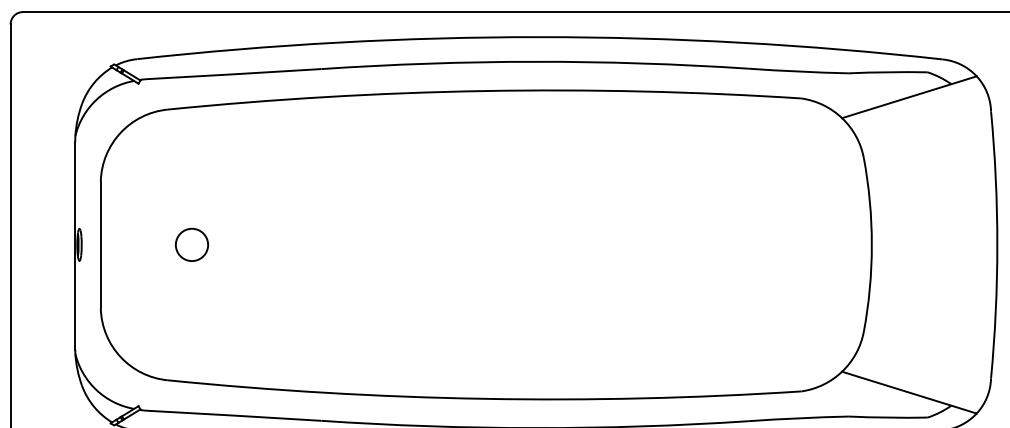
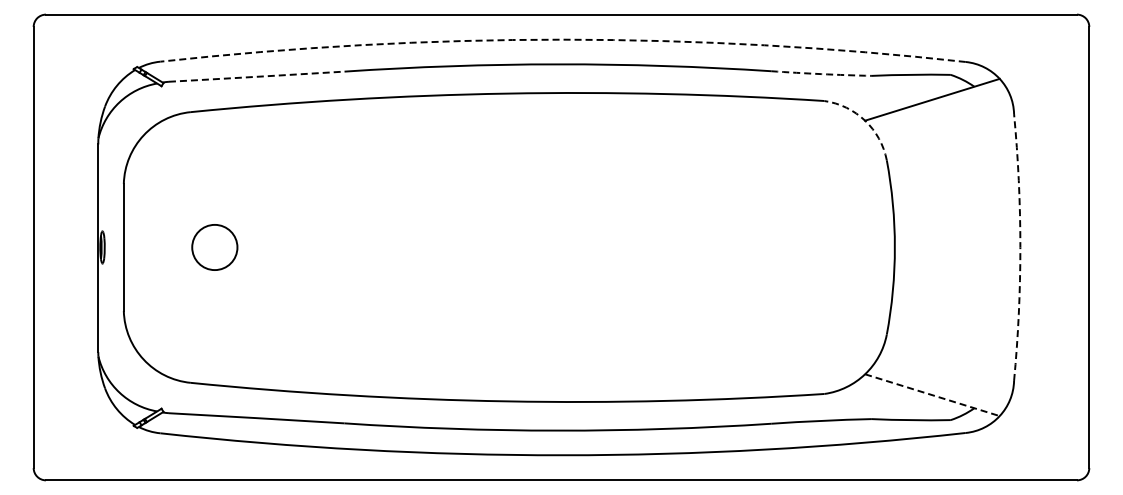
arc: (540, 36) -> (563, 39), solid -> dashed
arc: (798, 71) -> (821, 74), solid -> dashed
arc: (233, 73) -> (256, 76), solid -> dashed
arc: (842, 117) -> (865, 120), solid -> dashed
circle: (192, 244) -> (215, 247), size x1.4
arc: (997, 244) -> (1020, 247), solid -> dashed
line: (909, 392) -> (932, 395), solid -> dashed

